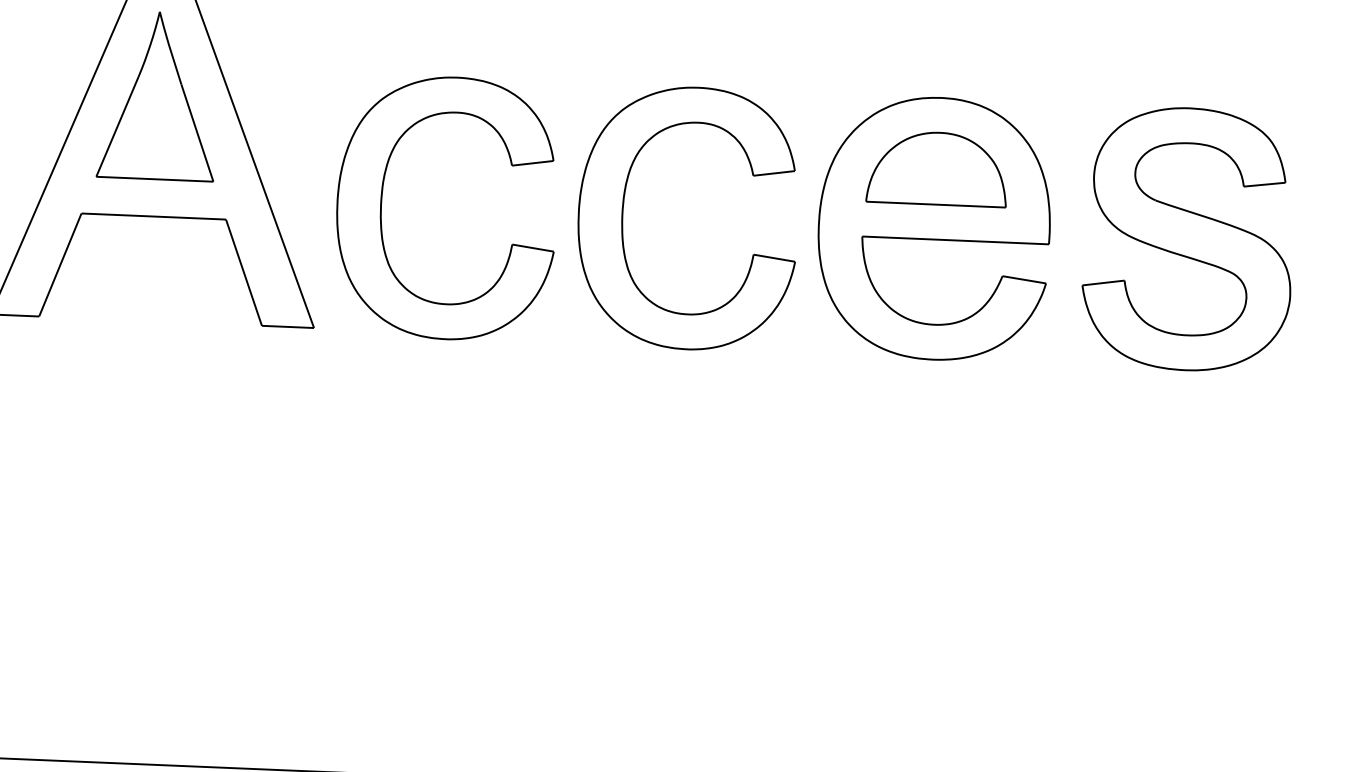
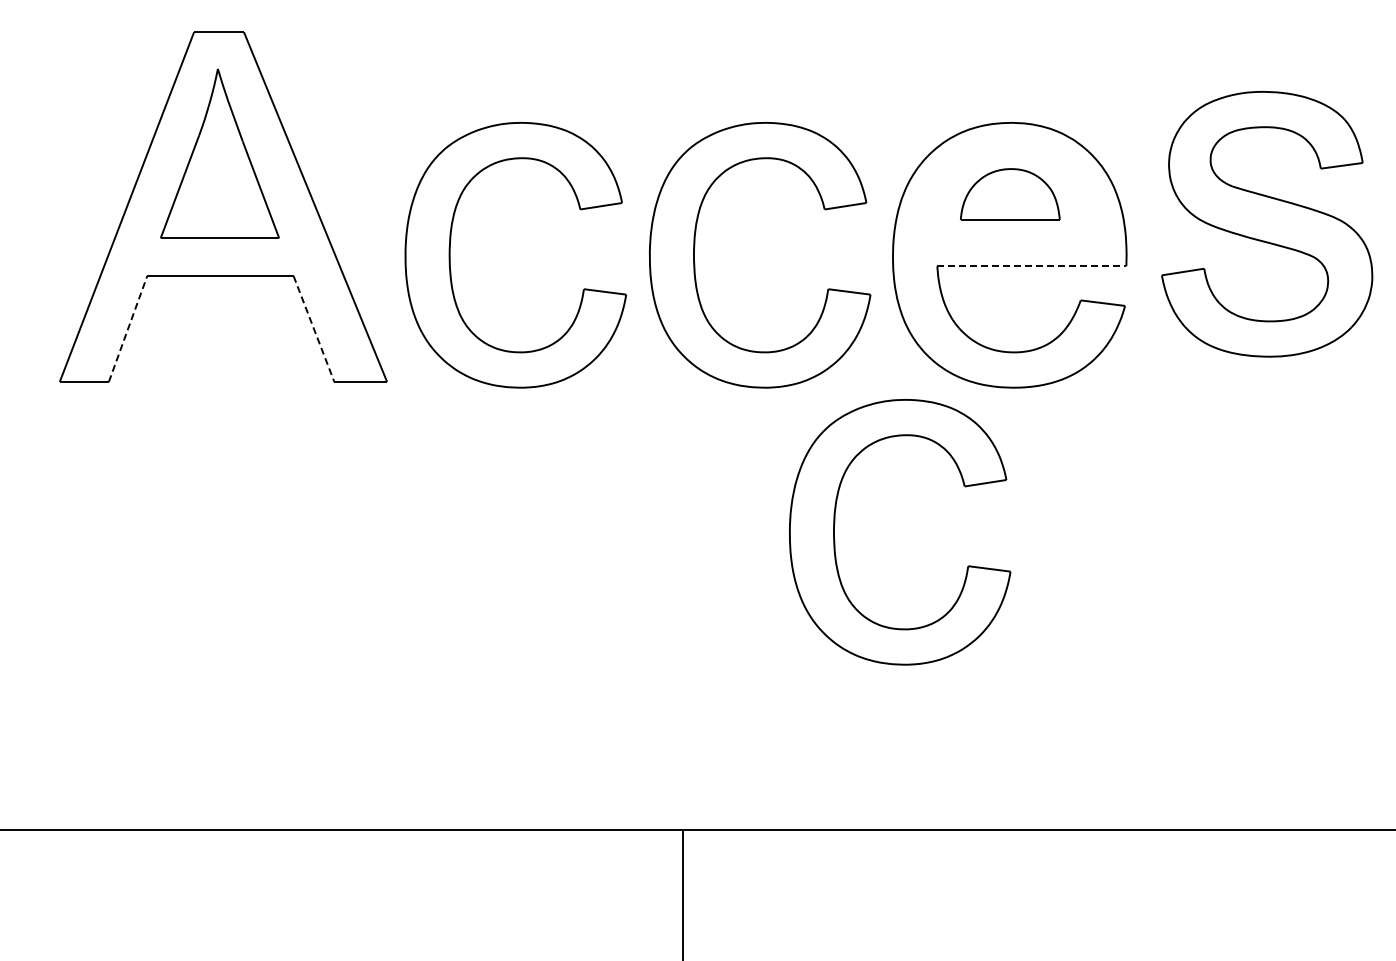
part: (936, 168) -> (1009, 194), size x0.7
part: (1188, 239) -> (1267, 224), moved
line: (955, 240) -> (1031, 266), solid -> dashed
line: (60, 264) -> (128, 328), solid -> dashed
line: (244, 273) -> (314, 329), solid -> dashed
part: (750, 503) -> (835, 540), added

